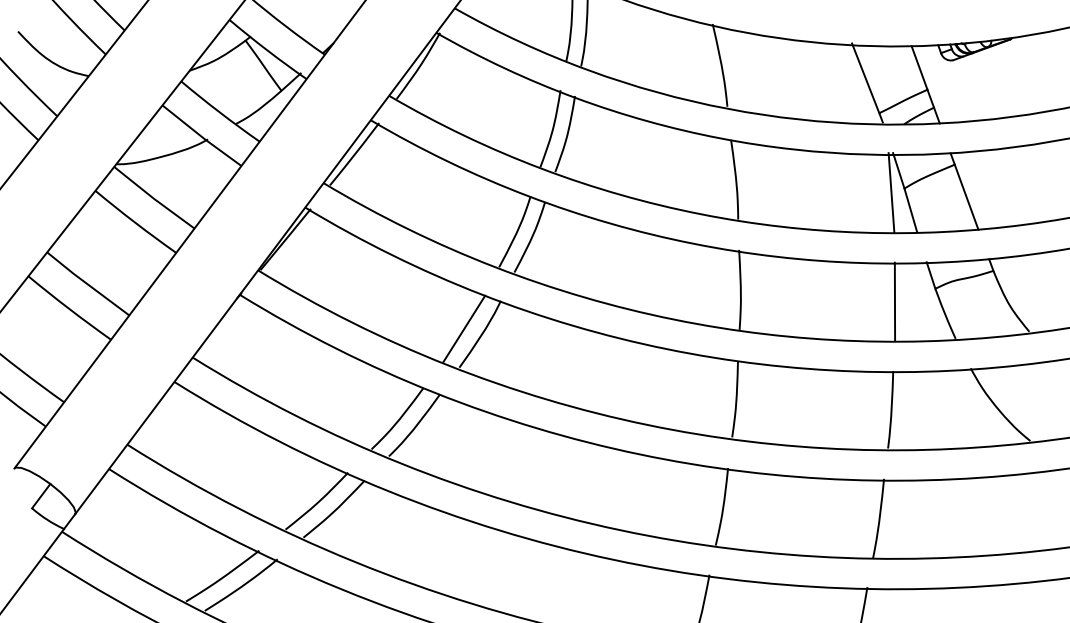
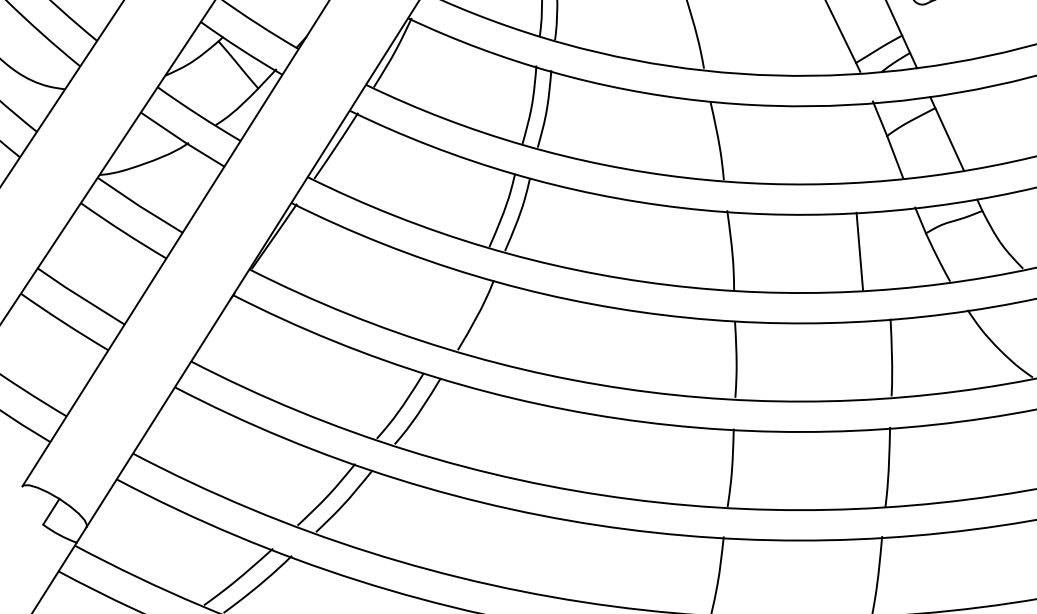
line: (891, 192) -> (874, 140), removed
line: (894, 301) -> (859, 251), moved
line: (464, 328) -> (459, 310), removed

